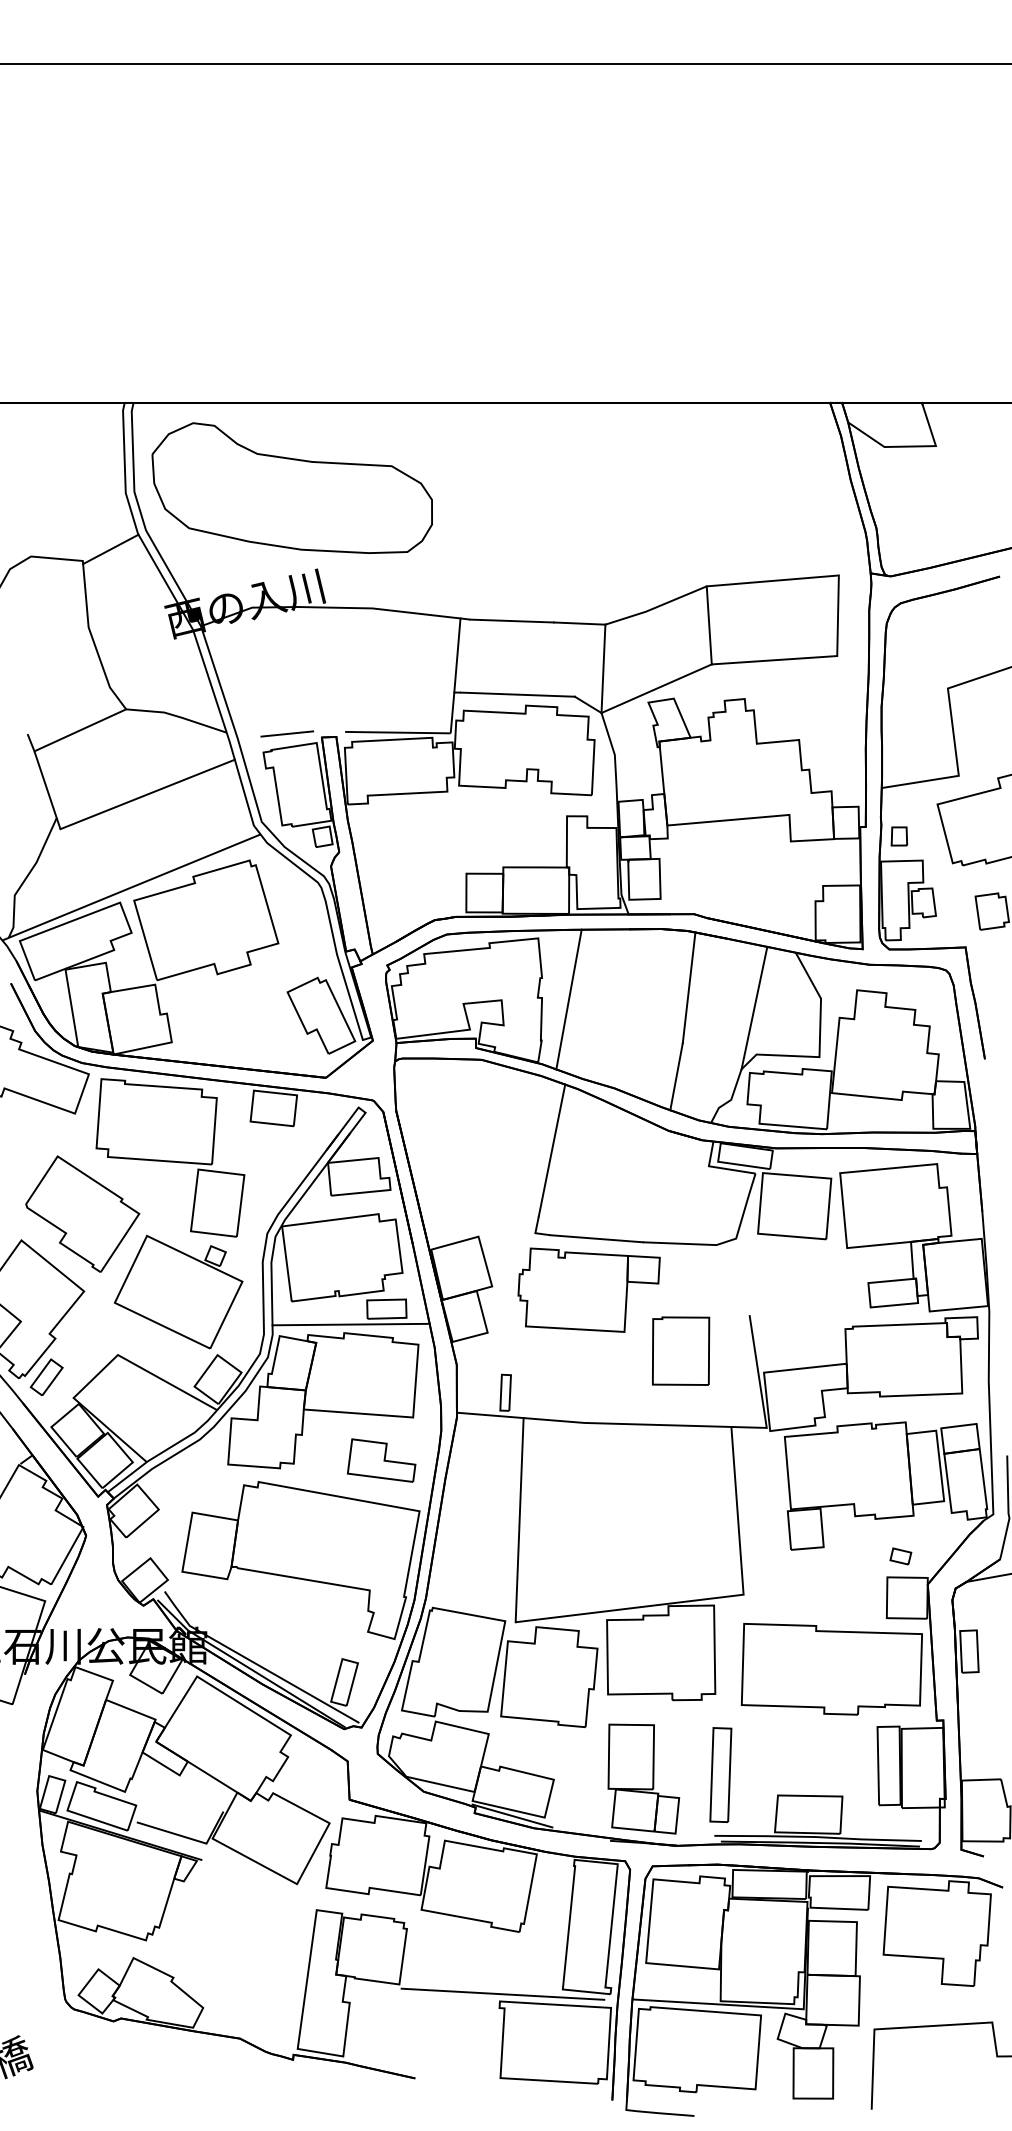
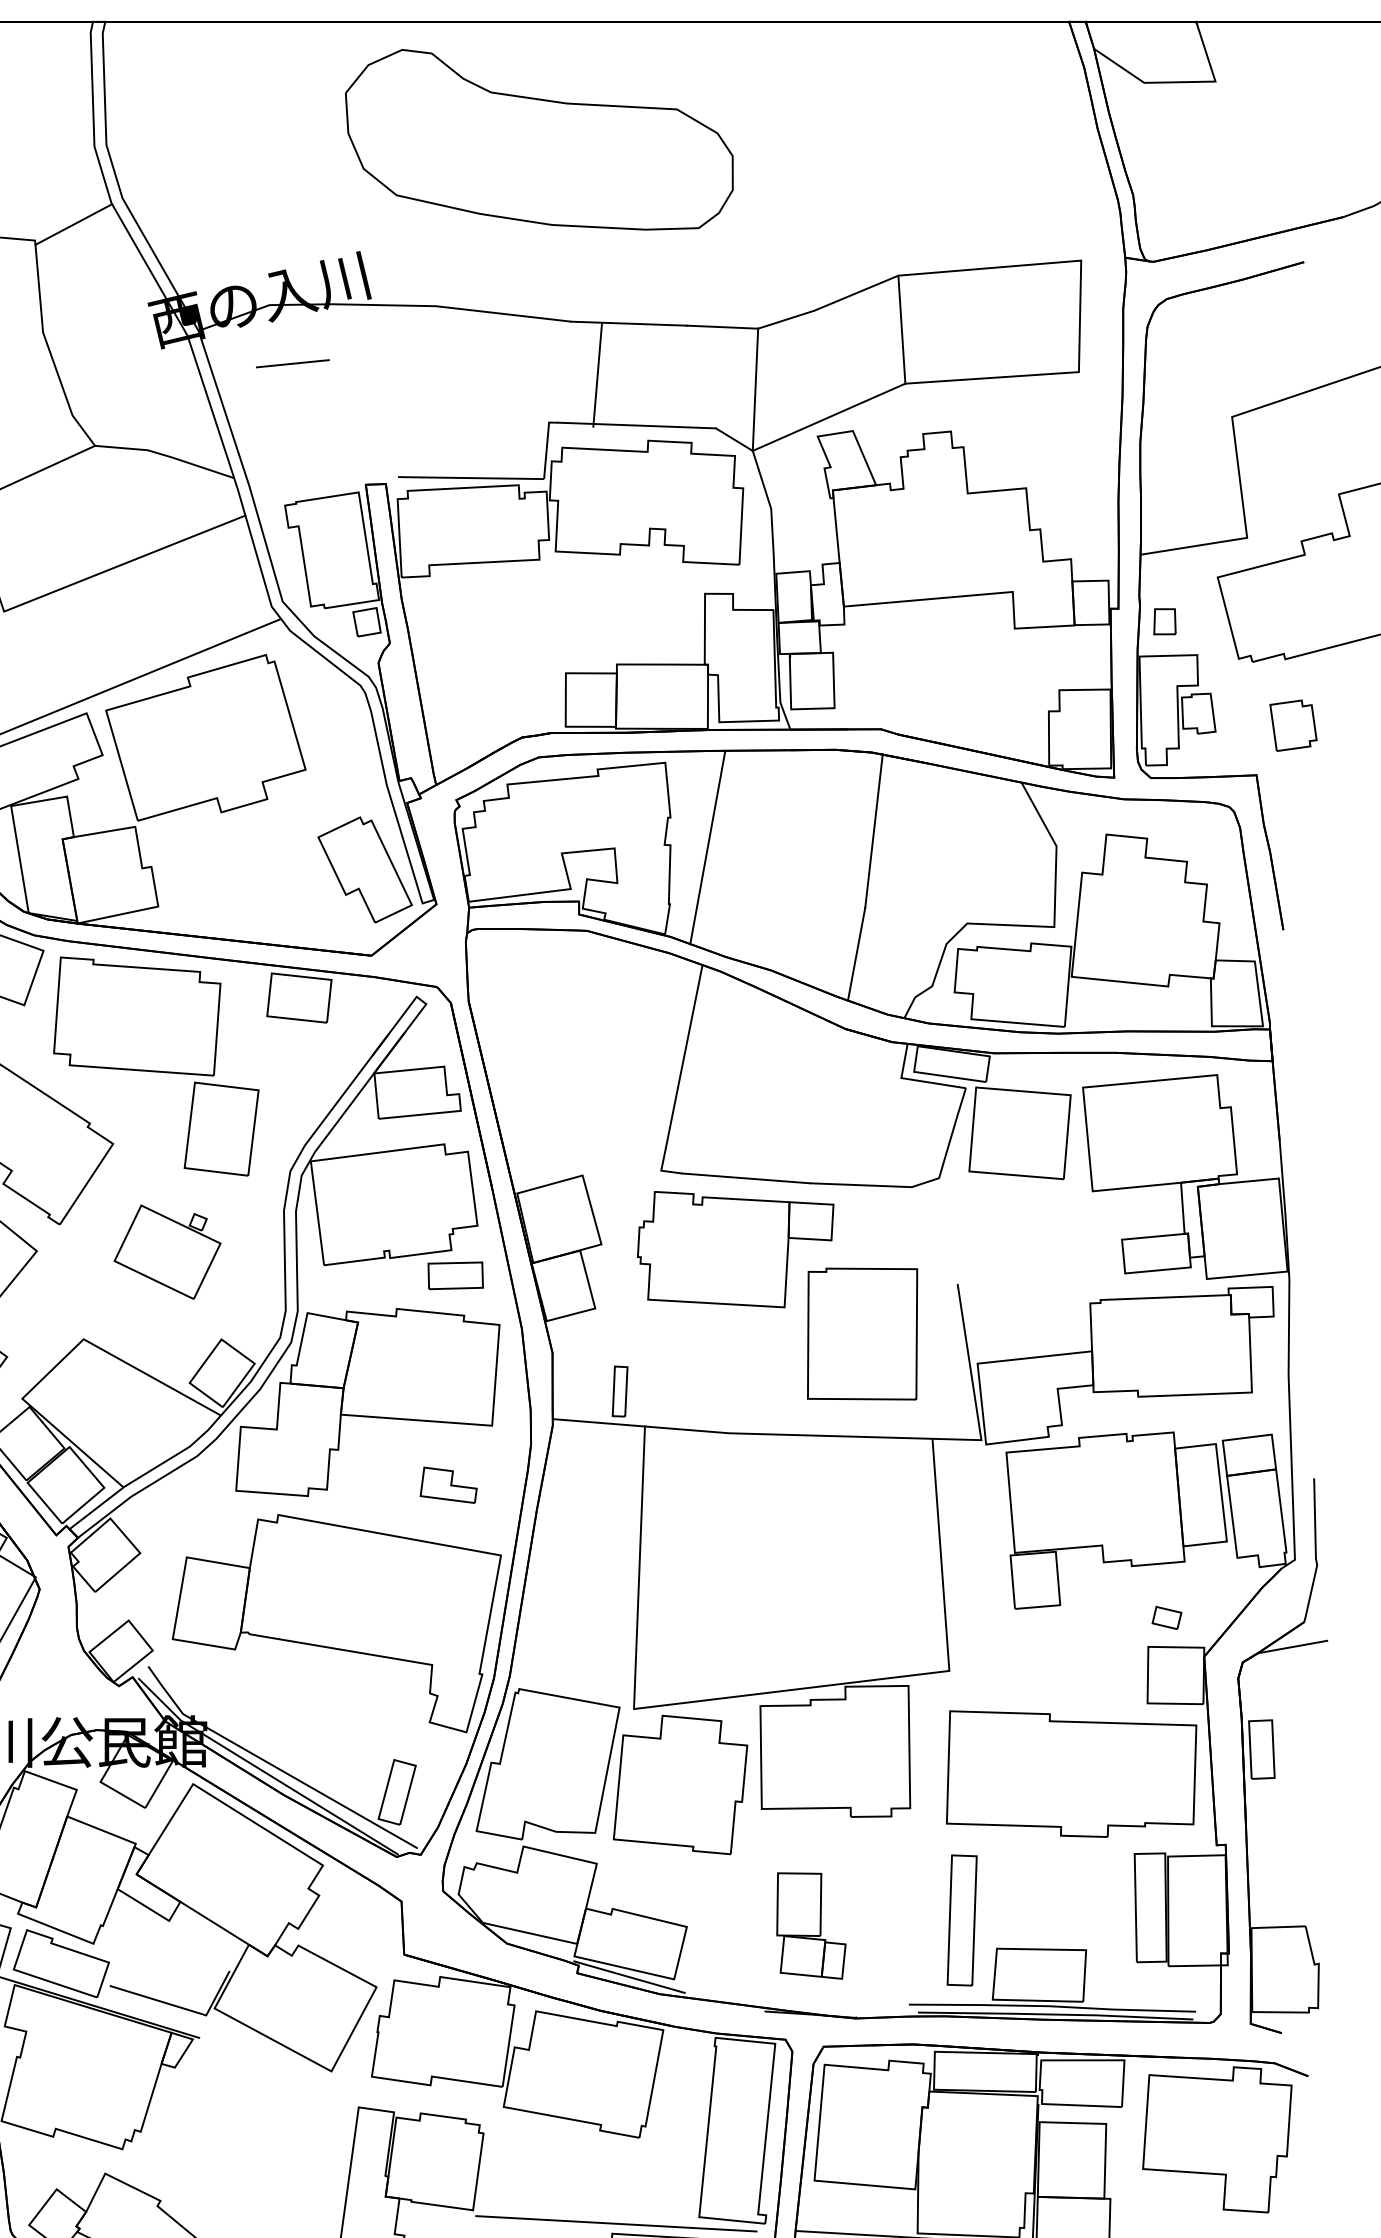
part: (291, 487) -> (538, 138), moved
line: (457, 655) -> (597, 375), moved
line: (287, 733) -> (293, 363), moved
line: (754, 1007) -> (964, 858), removed
part: (178, 1291) -> (167, 1251), size x0.6
line: (350, 1324) -> (405, 1297), removed
part: (681, 1350) -> (863, 1333), size x1.4
part: (381, 1460) -> (448, 1485), size x0.6
part: (720, 1774) -> (961, 1919), moved
part: (643, 1778) -> (810, 1925), size x0.7

